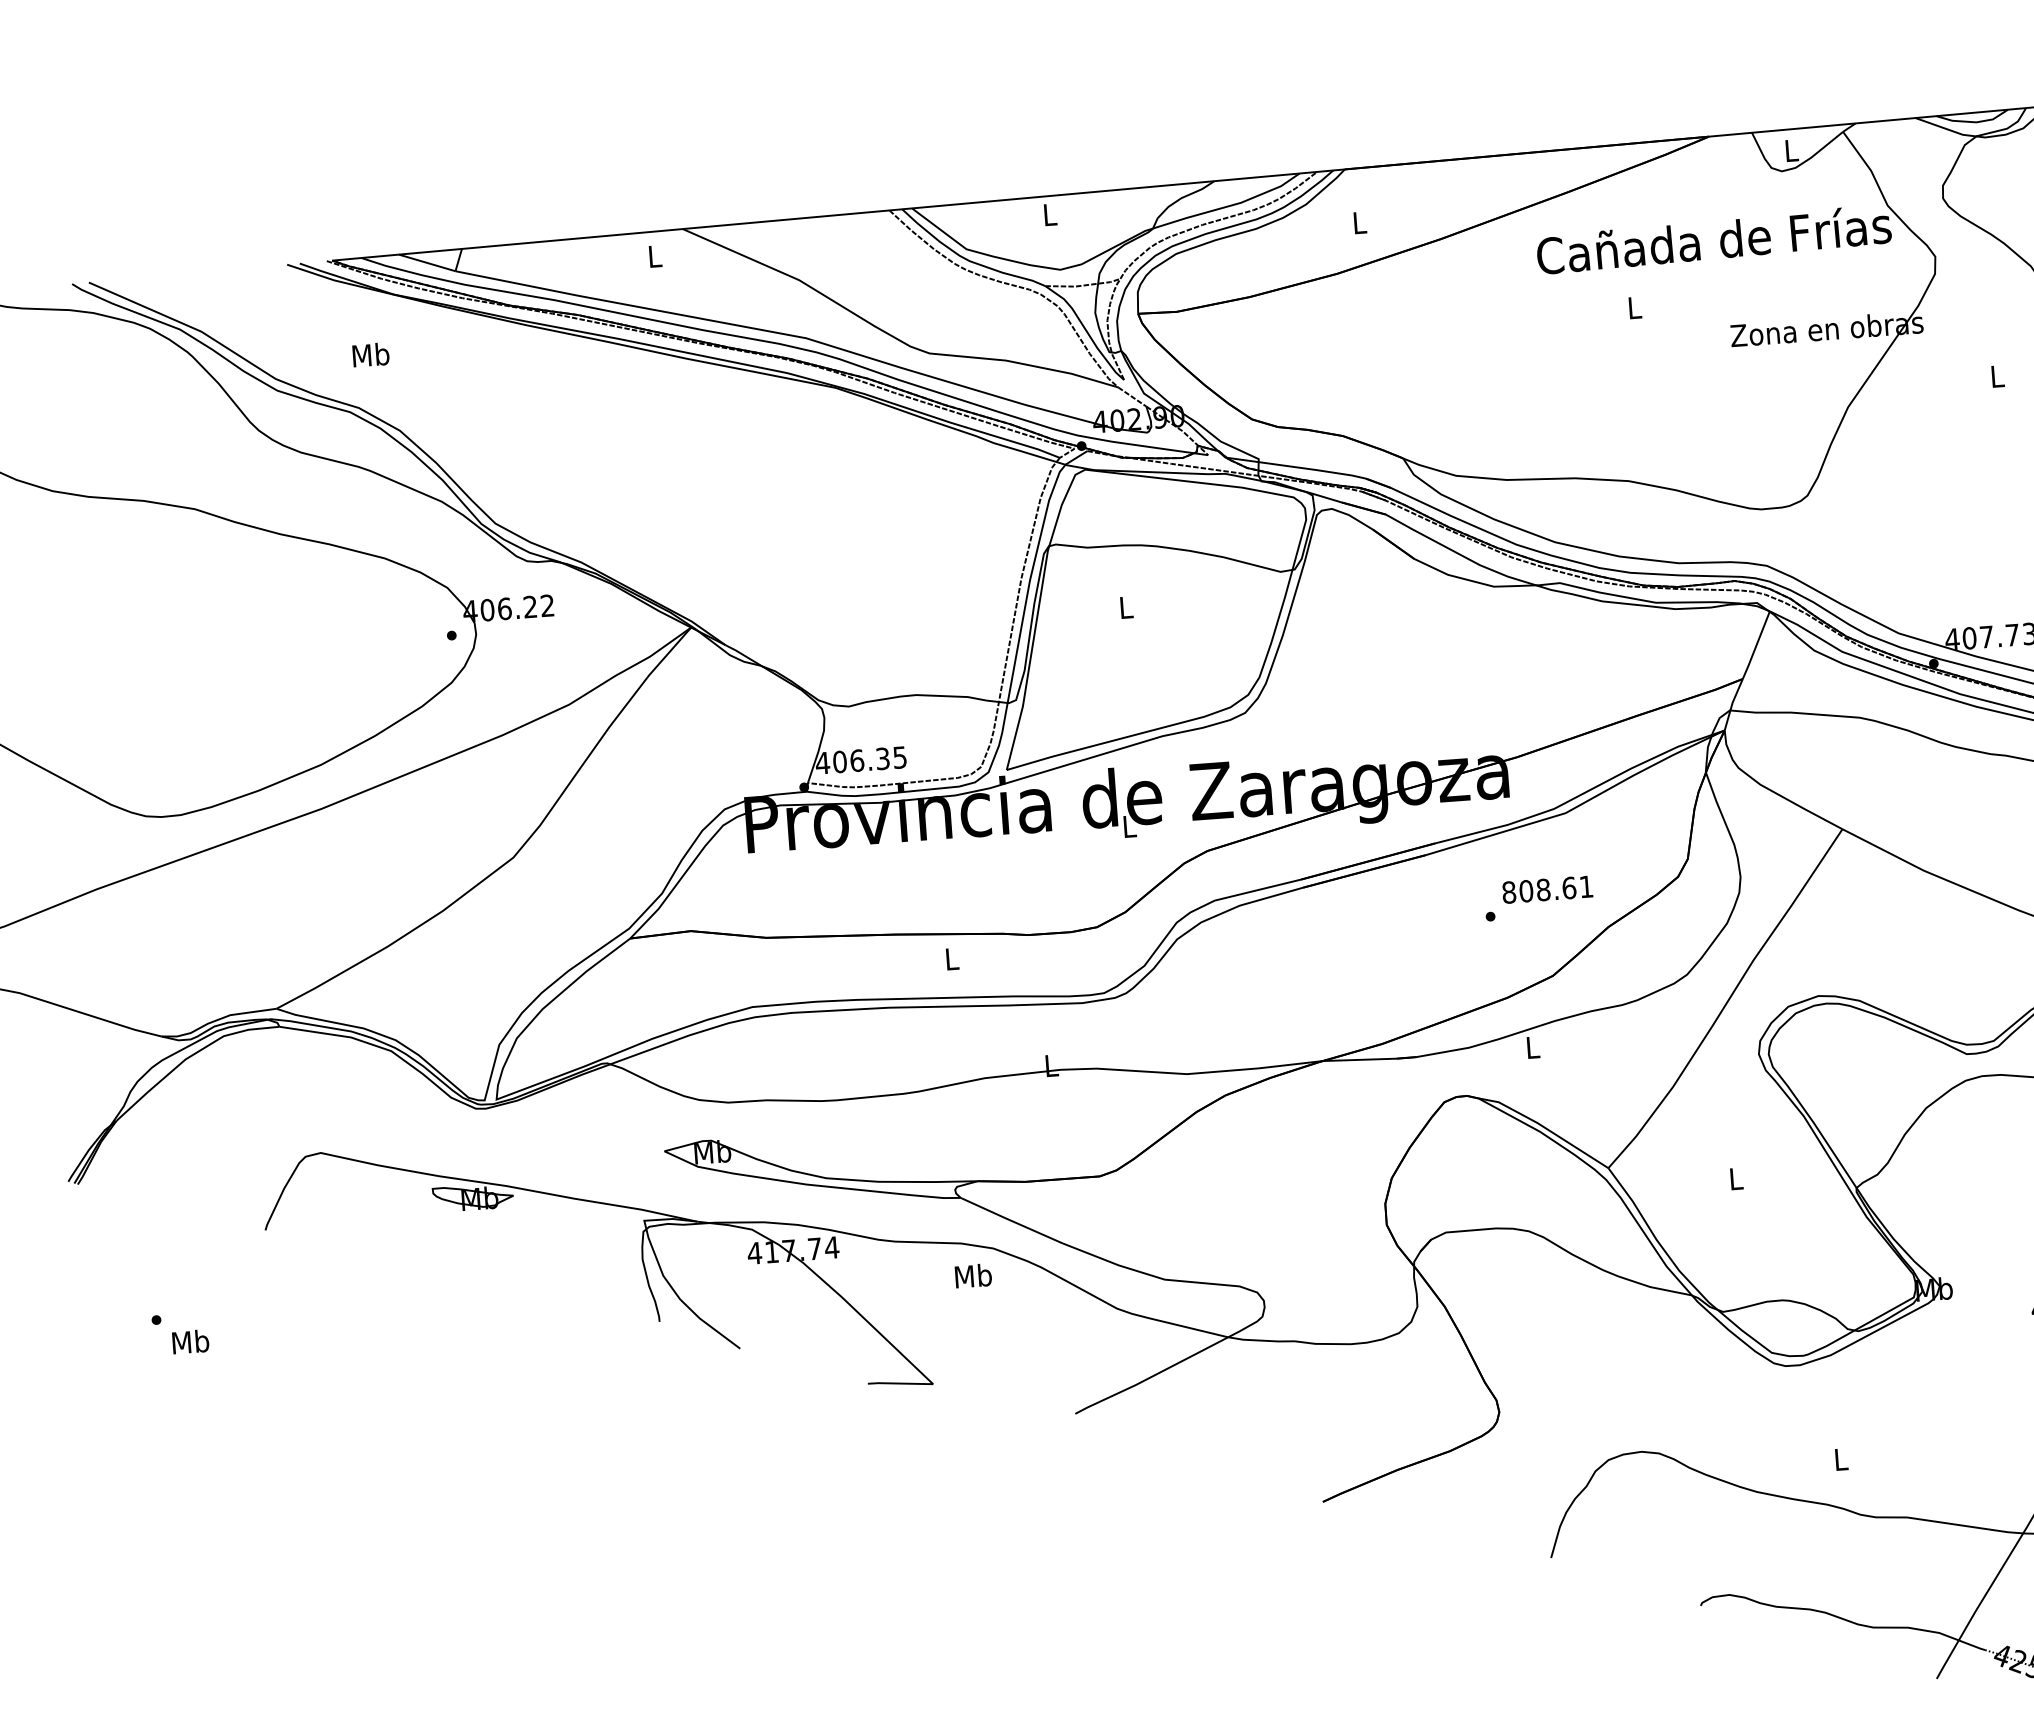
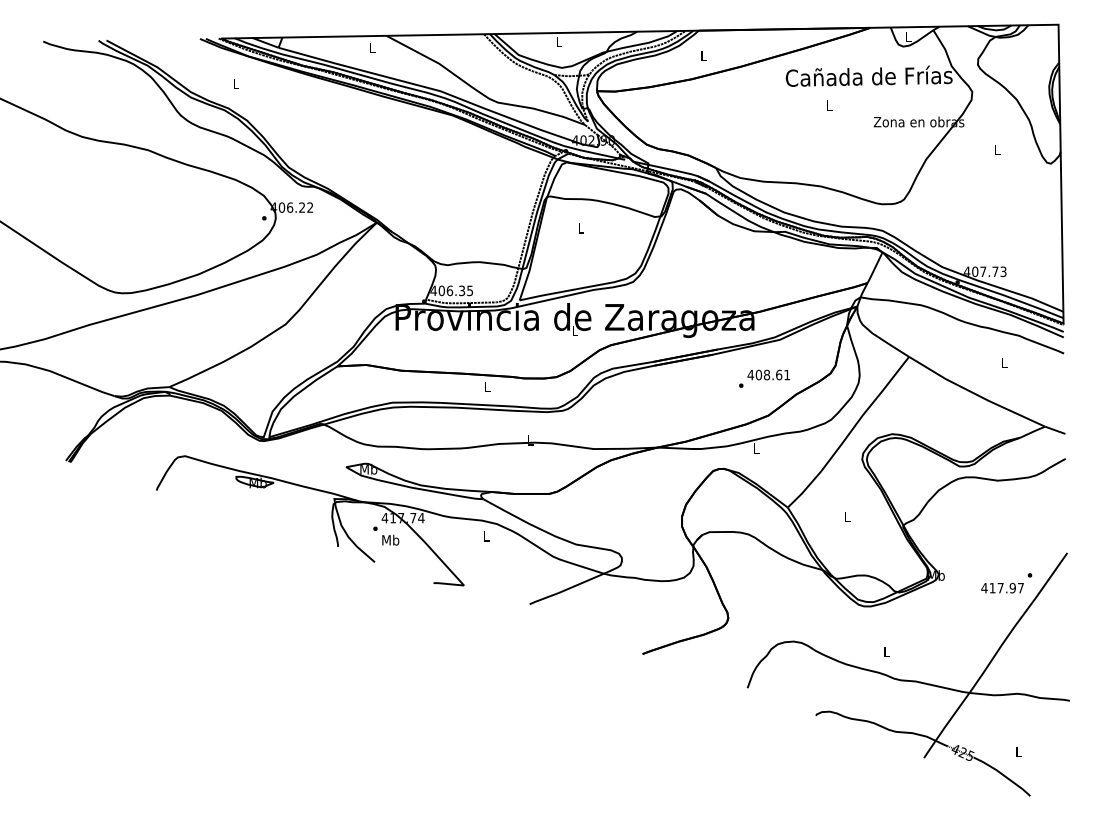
text: (369, 353) -> (235, 83), Mb -> L
text: (1508, 891) -> (750, 374), 808.61 -> 408.61
text: (972, 1274) -> (486, 535), Mb -> L
text: (180, 1332) -> (386, 535), moved

